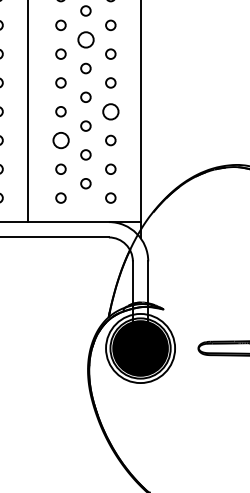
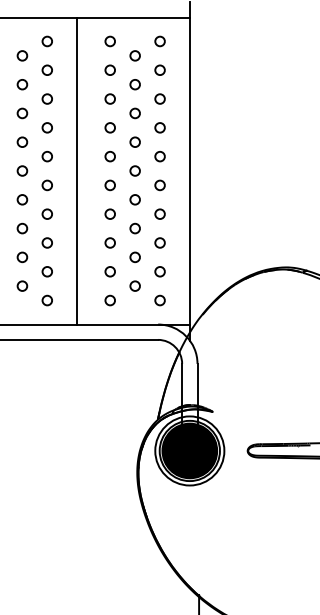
circle: (85, 39) -> (134, 141), size x0.62
circle: (110, 111) -> (159, 213), size x0.62
circle: (60, 140) -> (109, 242), size x0.62

